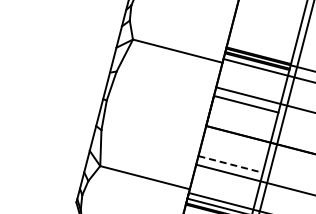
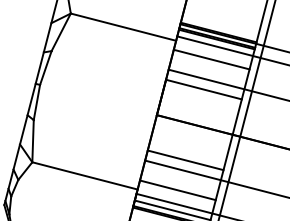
line: (252, 78) -> (211, 59), added
line: (231, 164) -> (186, 160), dashed -> solid
line: (223, 189) -> (177, 189), added

